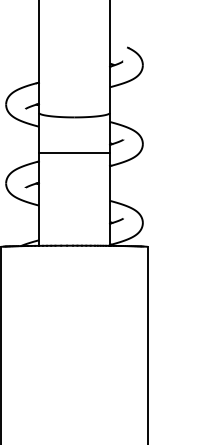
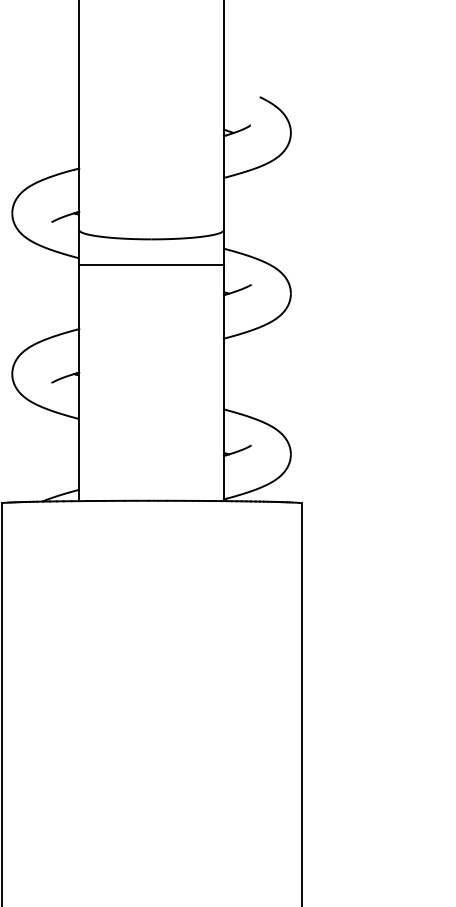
line: (74, 153) -> (151, 266), moved

